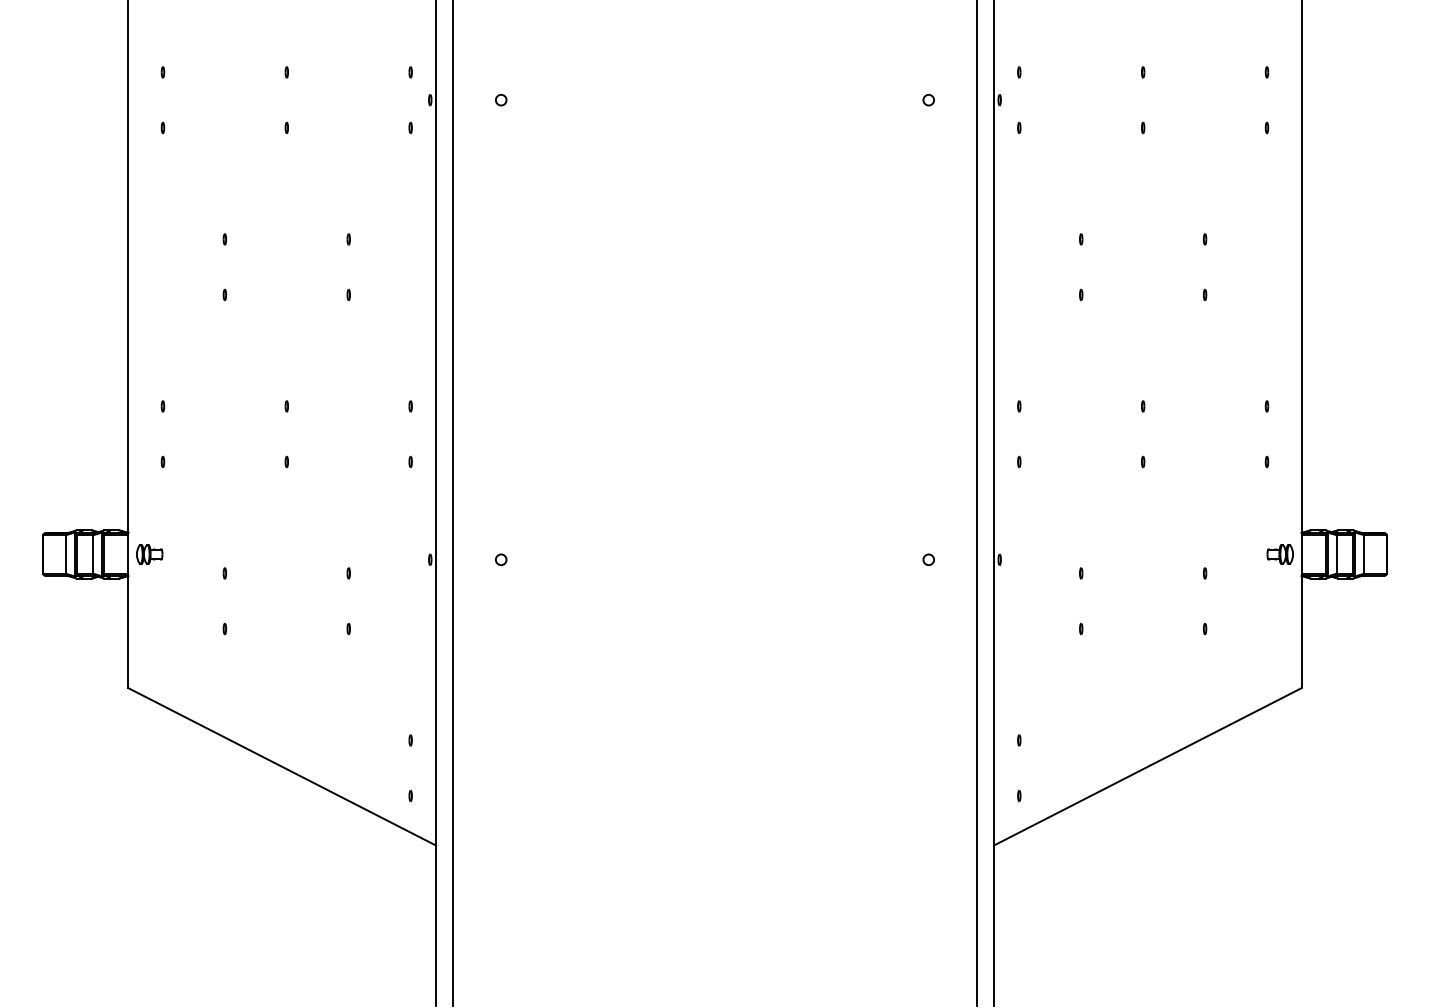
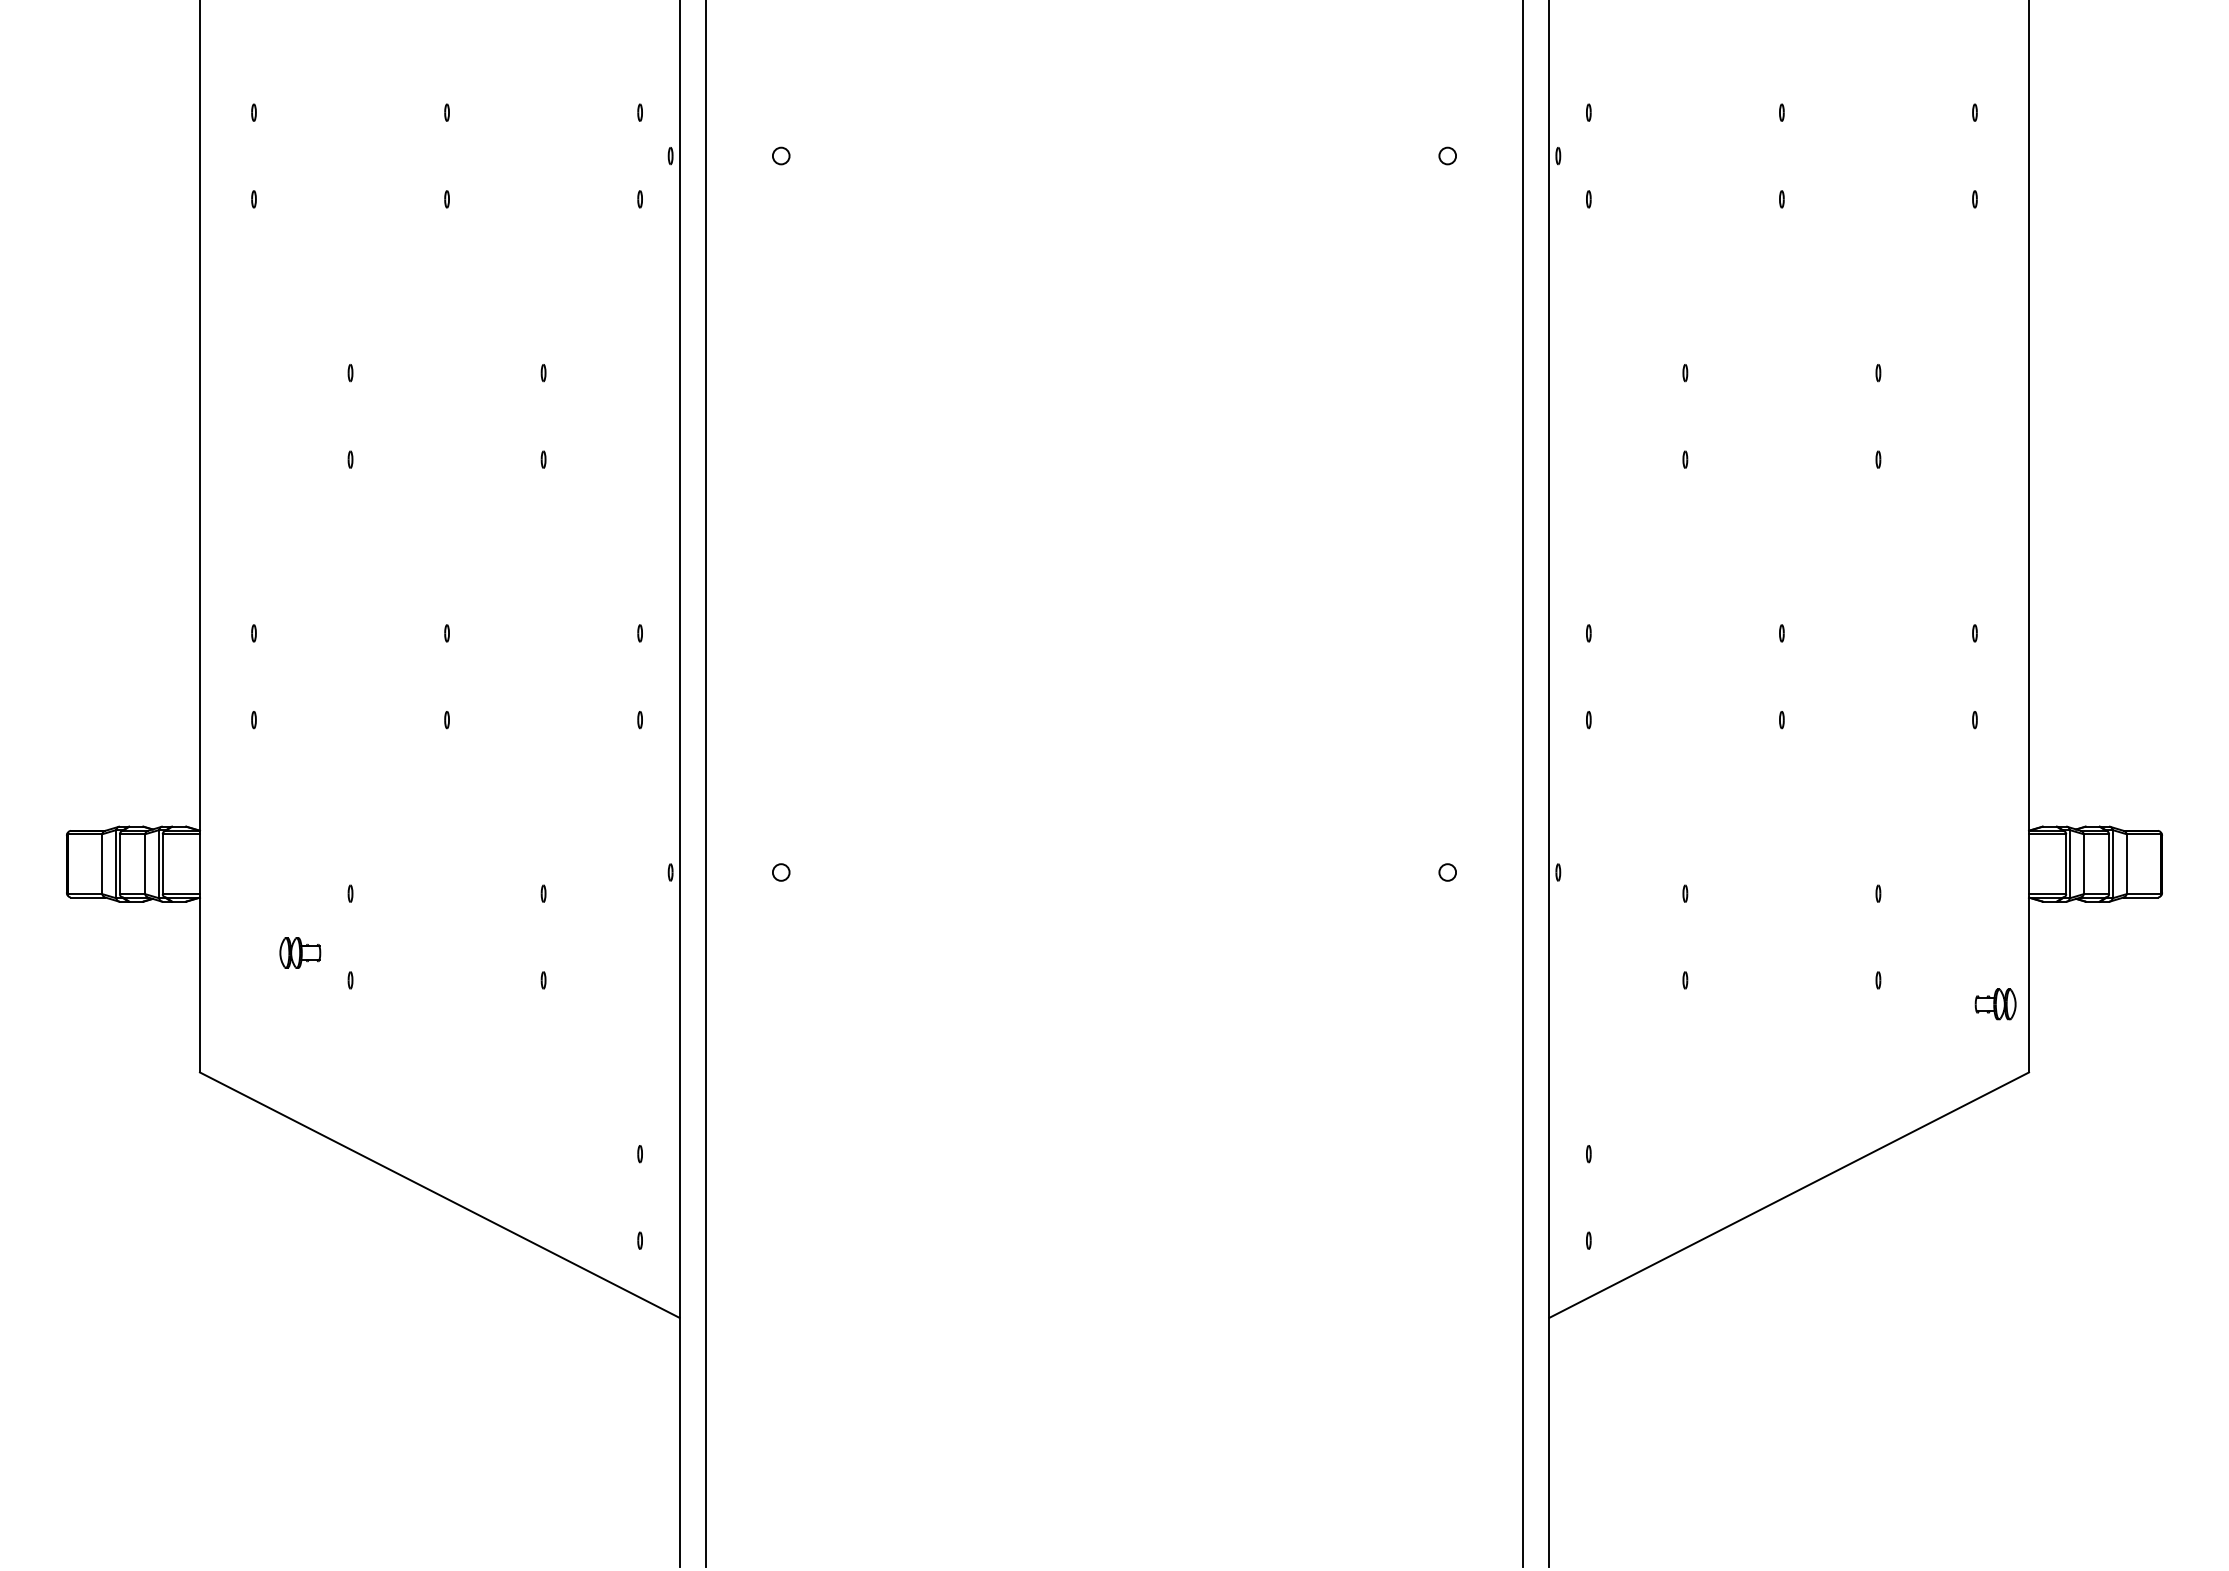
part: (149, 554) -> (300, 953), moved
part: (1279, 554) -> (1994, 1004), moved

